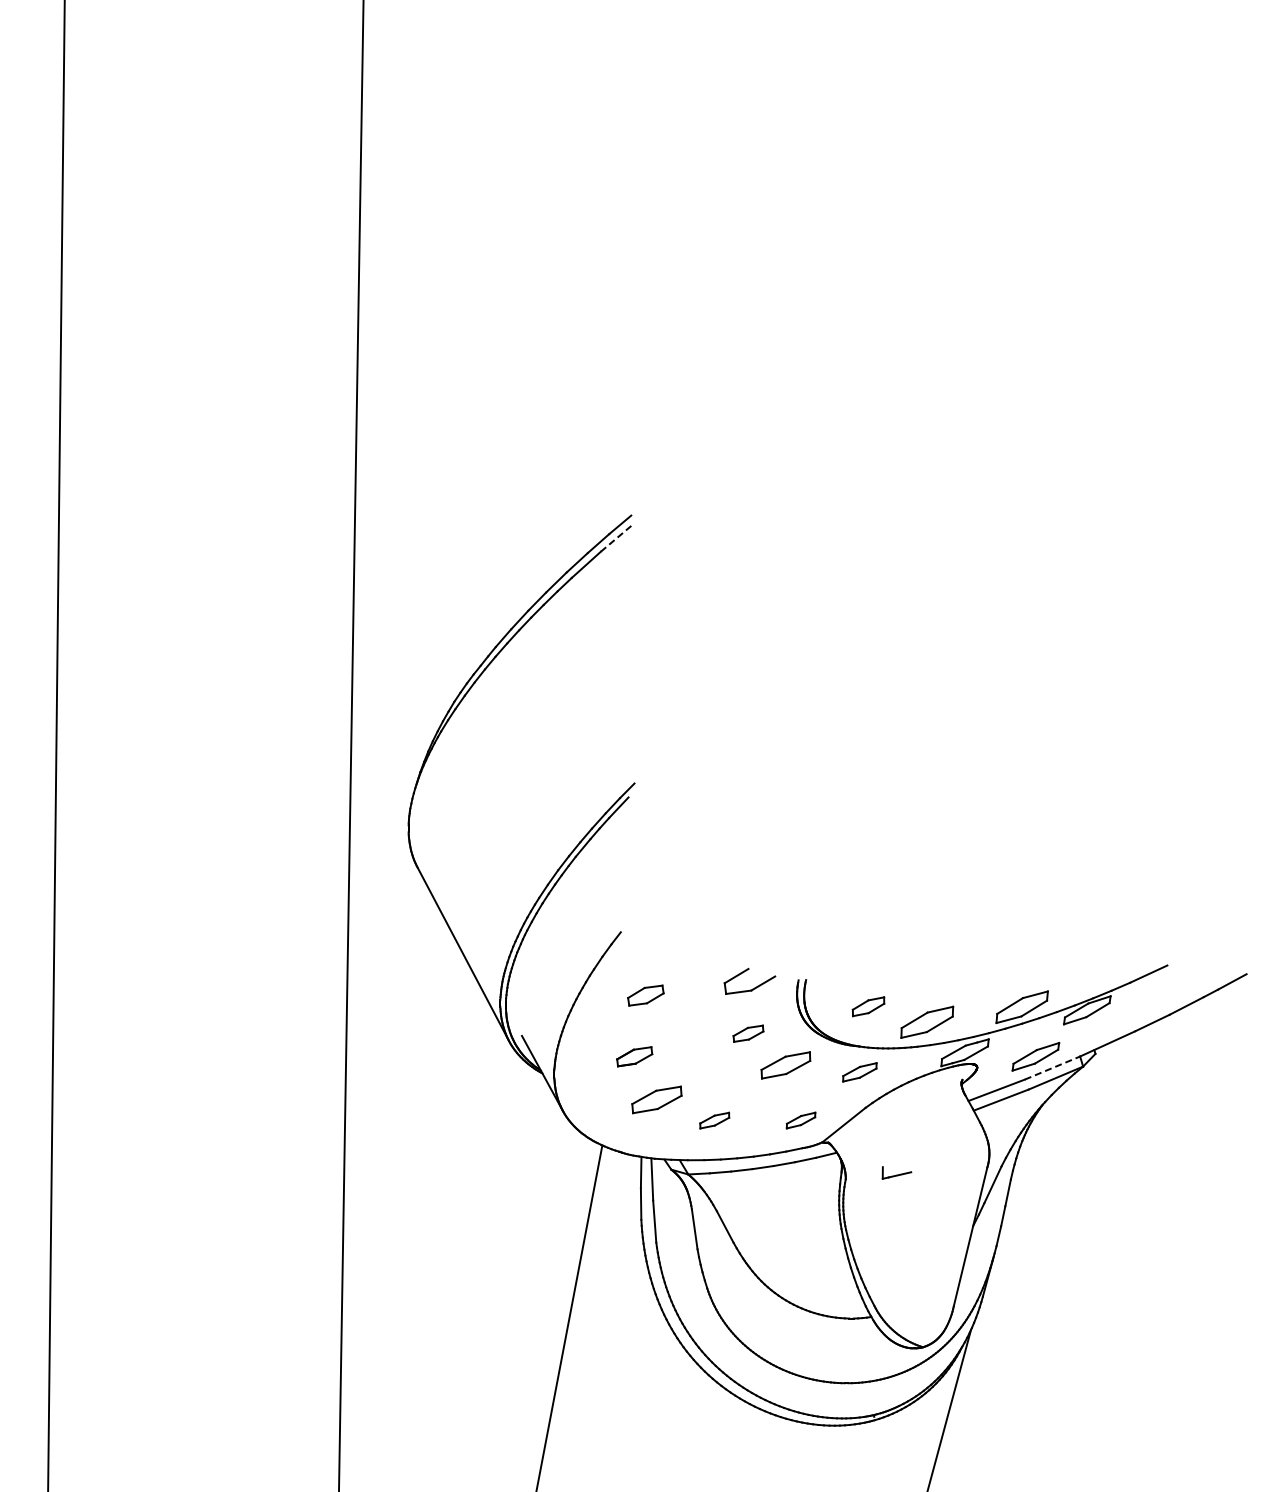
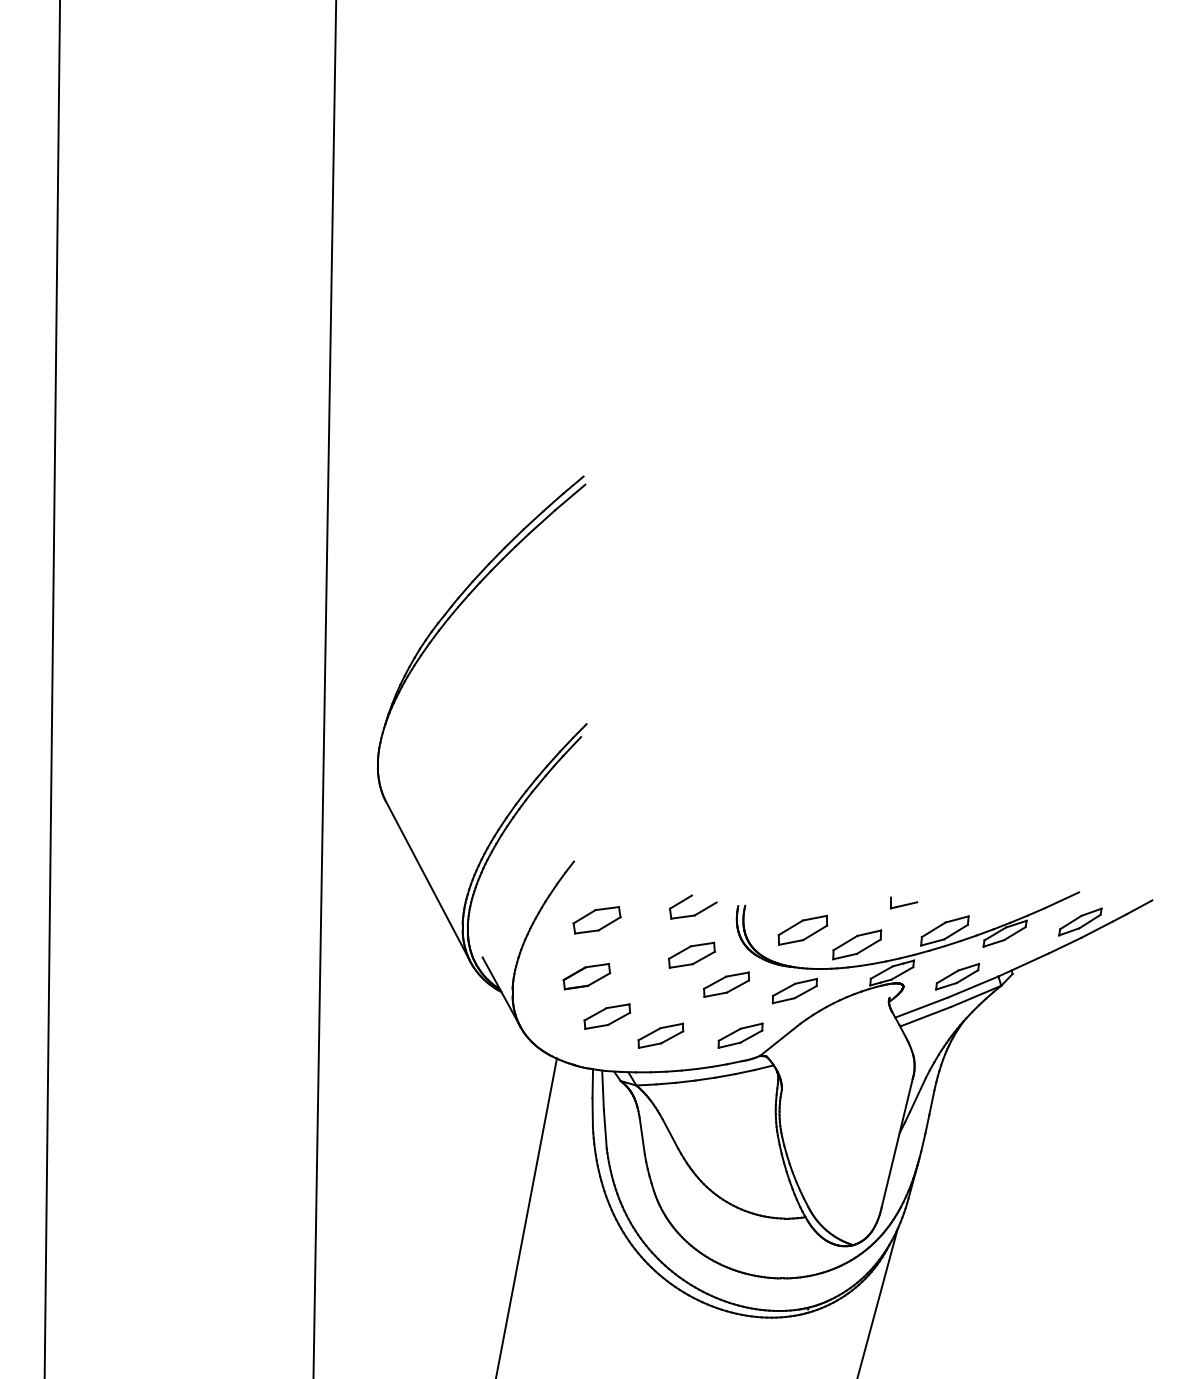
line: (617, 537) -> (570, 496), dashed -> solid
part: (645, 995) -> (596, 920), size x1.43
part: (1168, 997) -> (1080, 921), added
part: (868, 1006) -> (802, 930), size x1.67
part: (748, 1033) -> (691, 955), size x1.67
part: (634, 1056) -> (586, 976), size x1.43
line: (1053, 1067) -> (973, 986), dashed -> solid
part: (859, 1072) -> (794, 991), size x1.43
part: (714, 1120) -> (660, 1035), size x1.67
part: (800, 1120) -> (740, 1035), size x1.67
part: (896, 1172) -> (903, 902), moved

